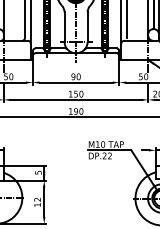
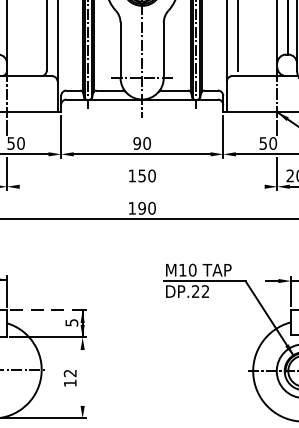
line: (75, 99) -> (141, 185), removed
line: (25, 166) -> (47, 311), solid -> dashed
line: (44, 202) -> (83, 378), removed

